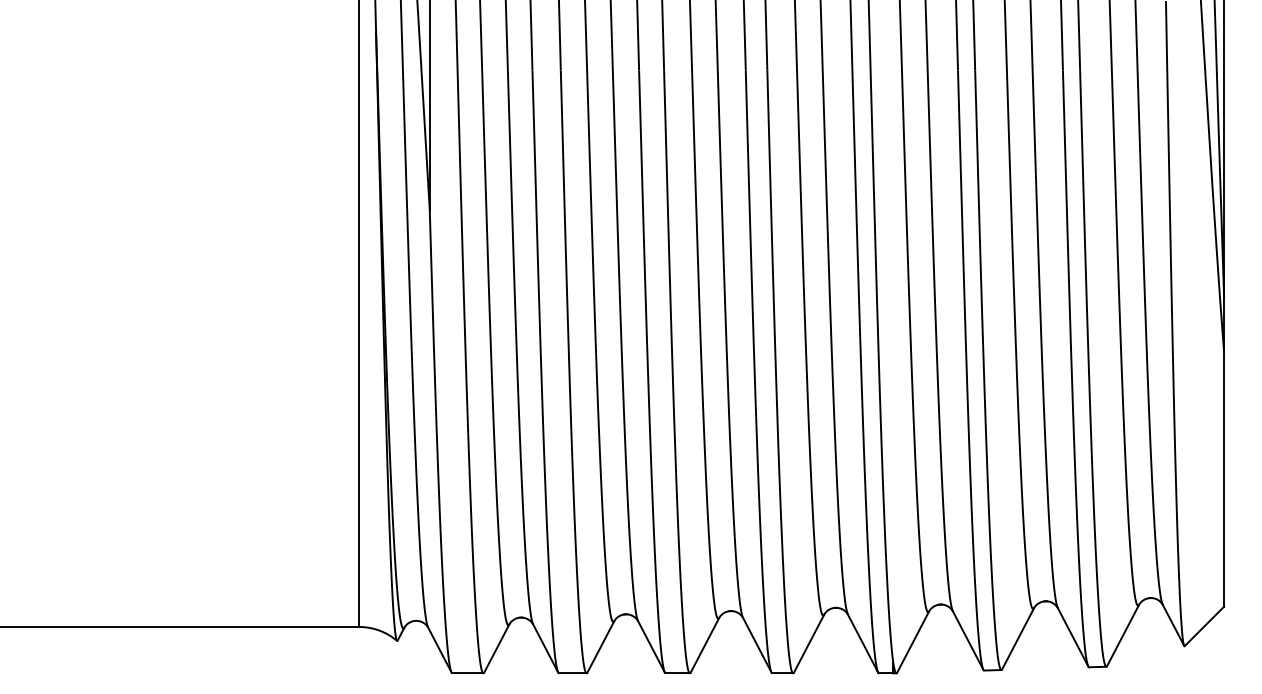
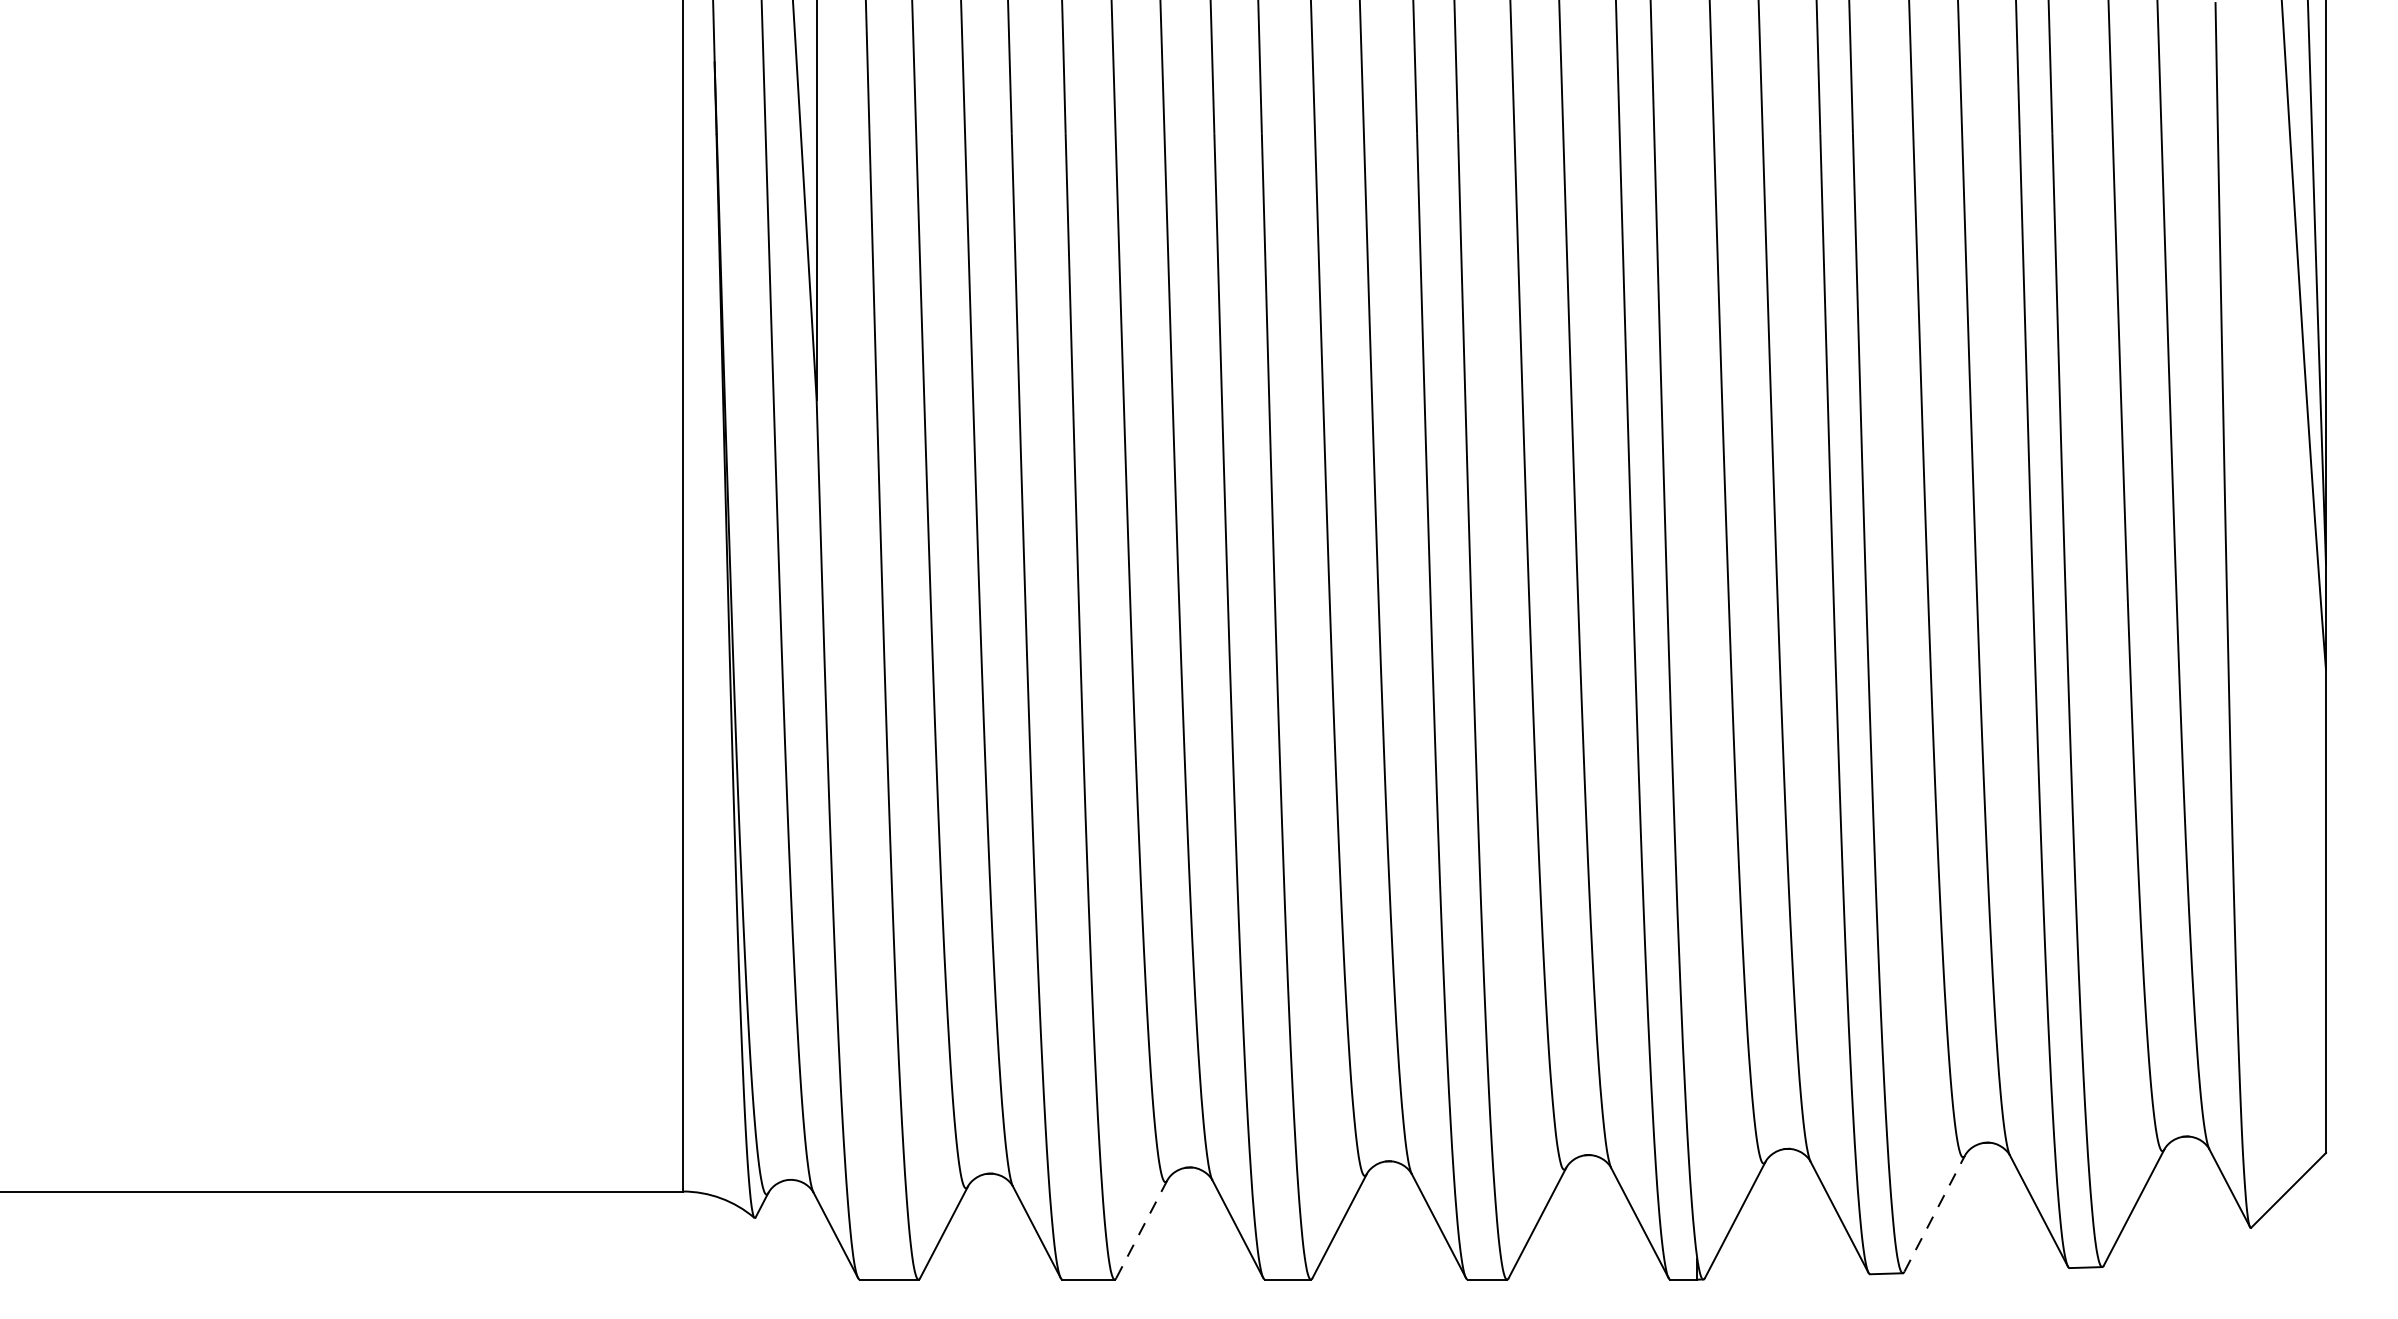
line: (1018, 638) -> (1935, 1213), solid -> dashed
line: (601, 646) -> (1142, 1228), solid -> dashed

